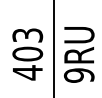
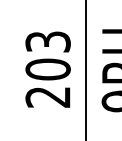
text: (27, 72) -> (47, 96), 403 -> 203

